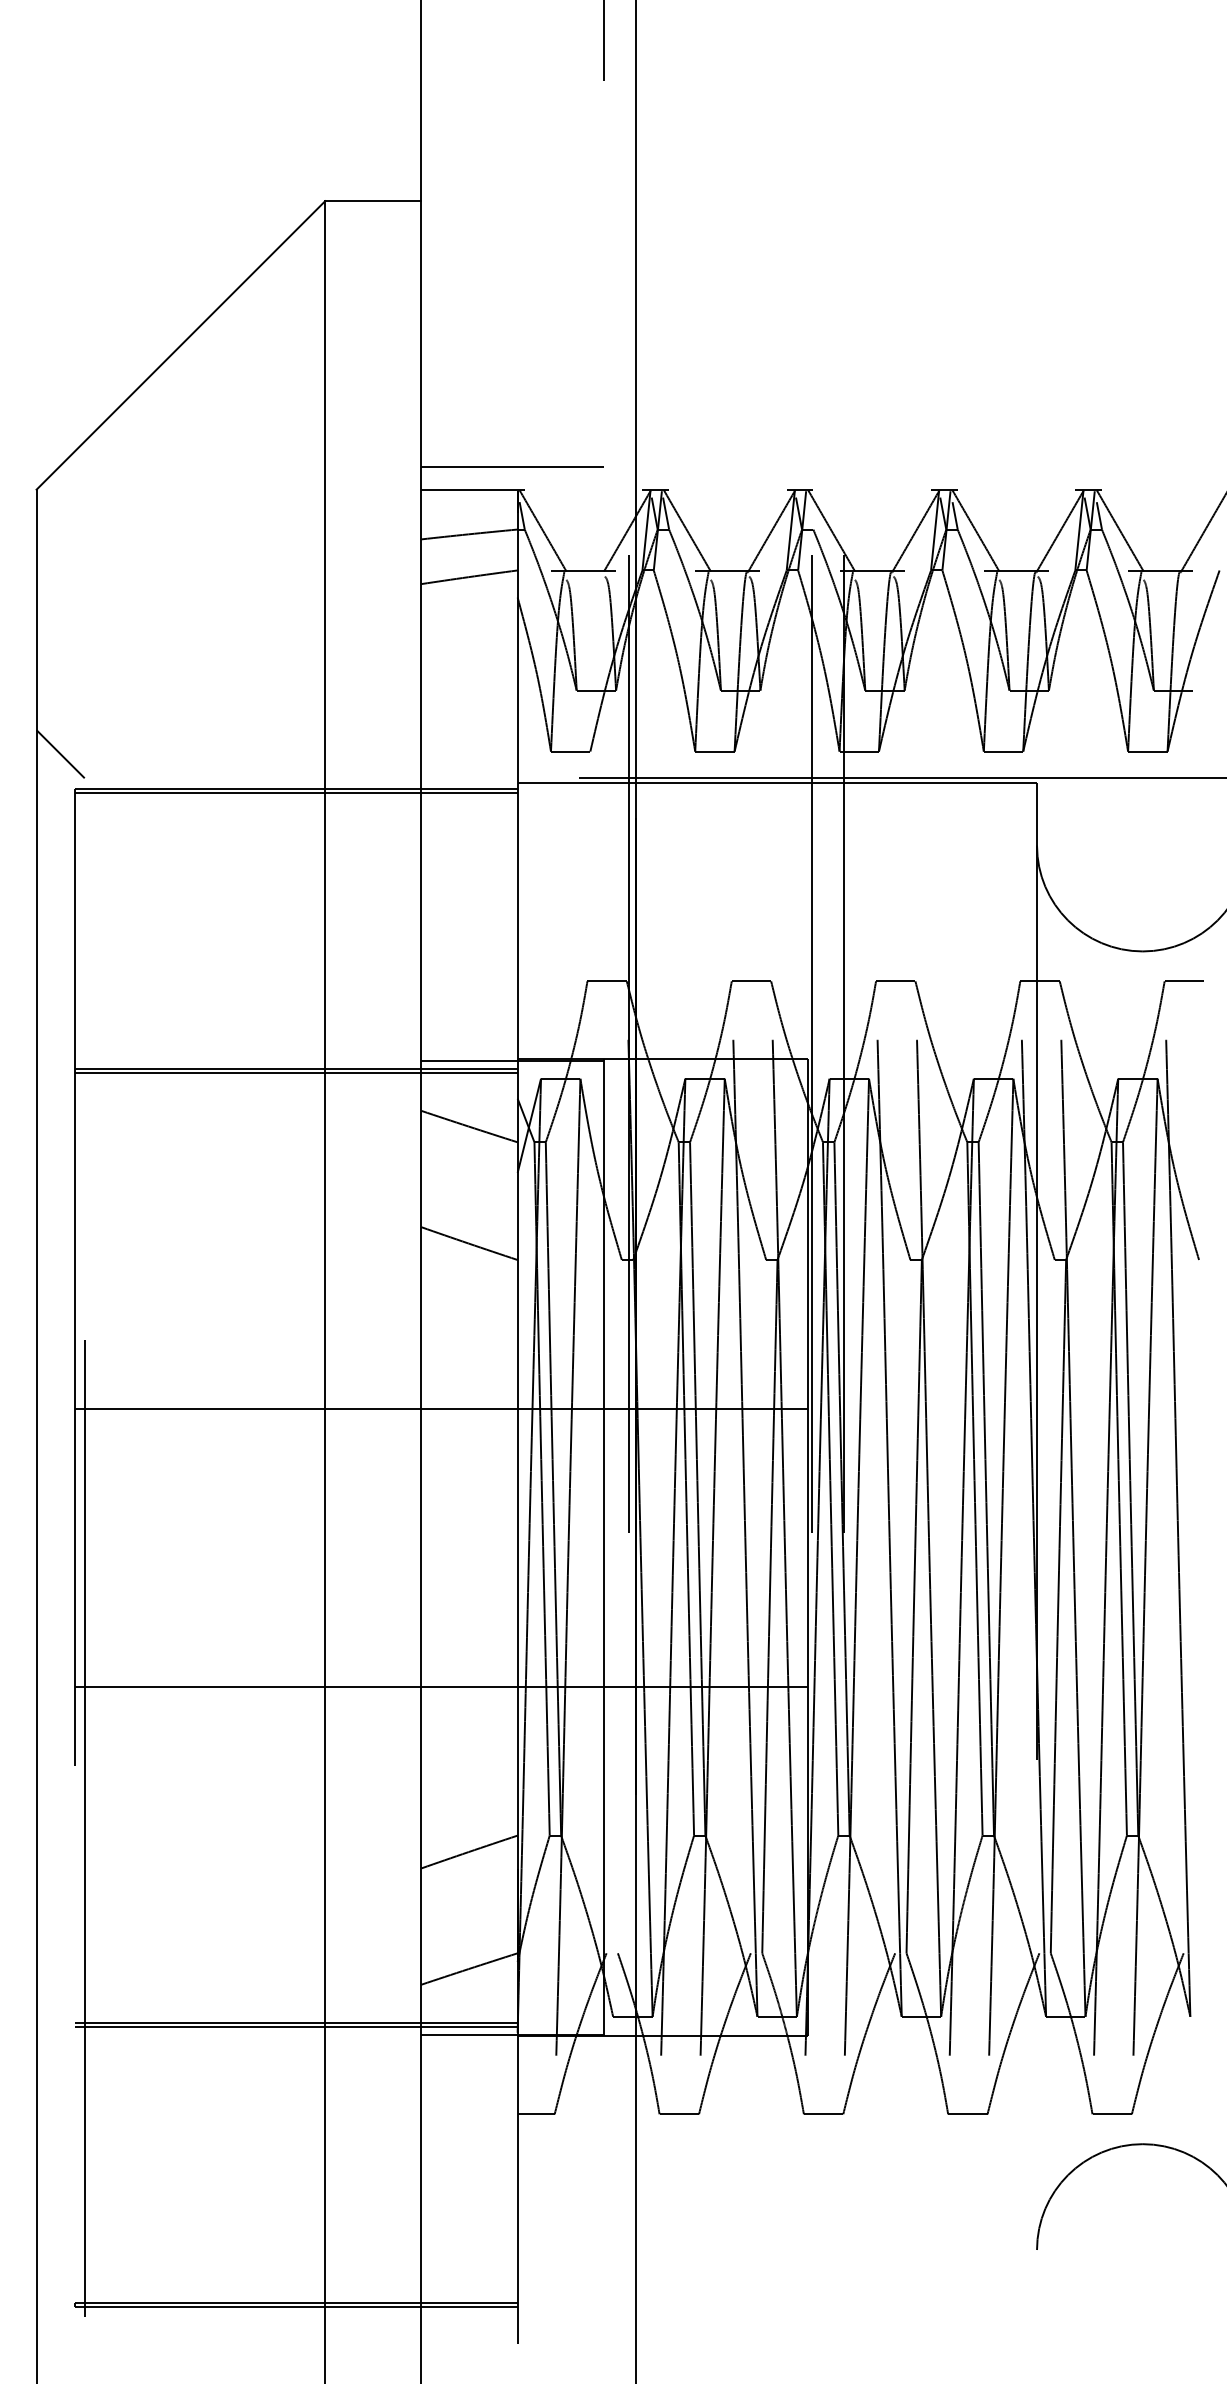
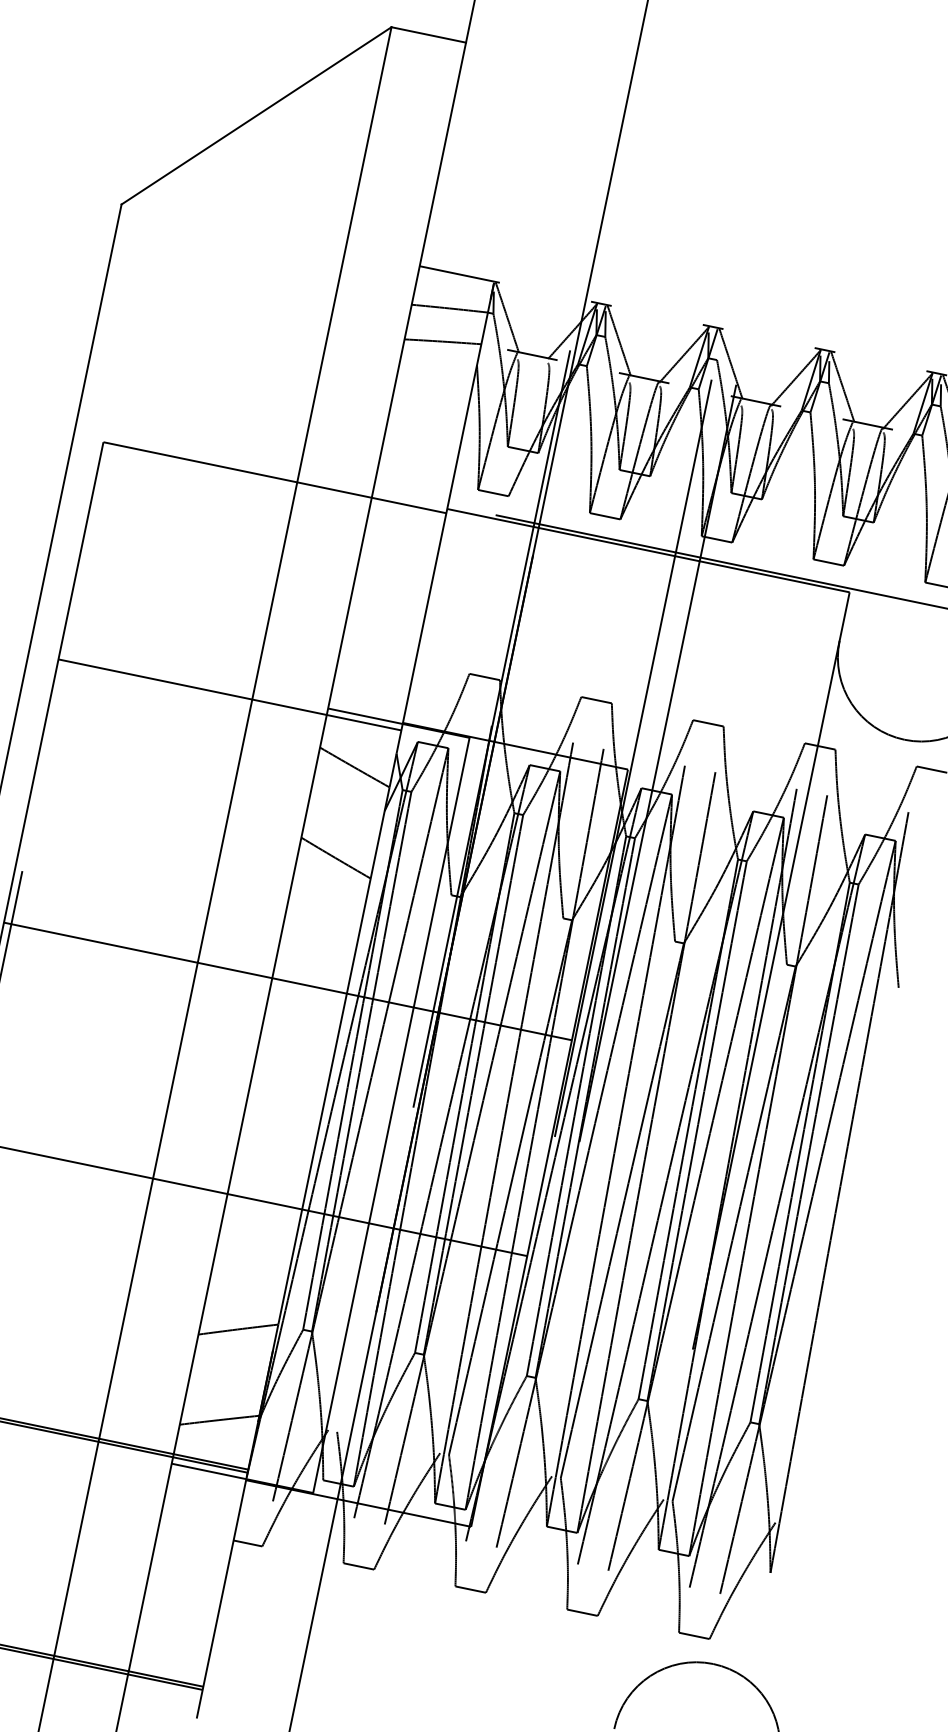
line: (512, 466) -> (494, 262), removed
line: (60, 754) -> (97, 413), removed
line: (296, 792) -> (274, 480), removed
line: (296, 1072) -> (229, 697), removed

